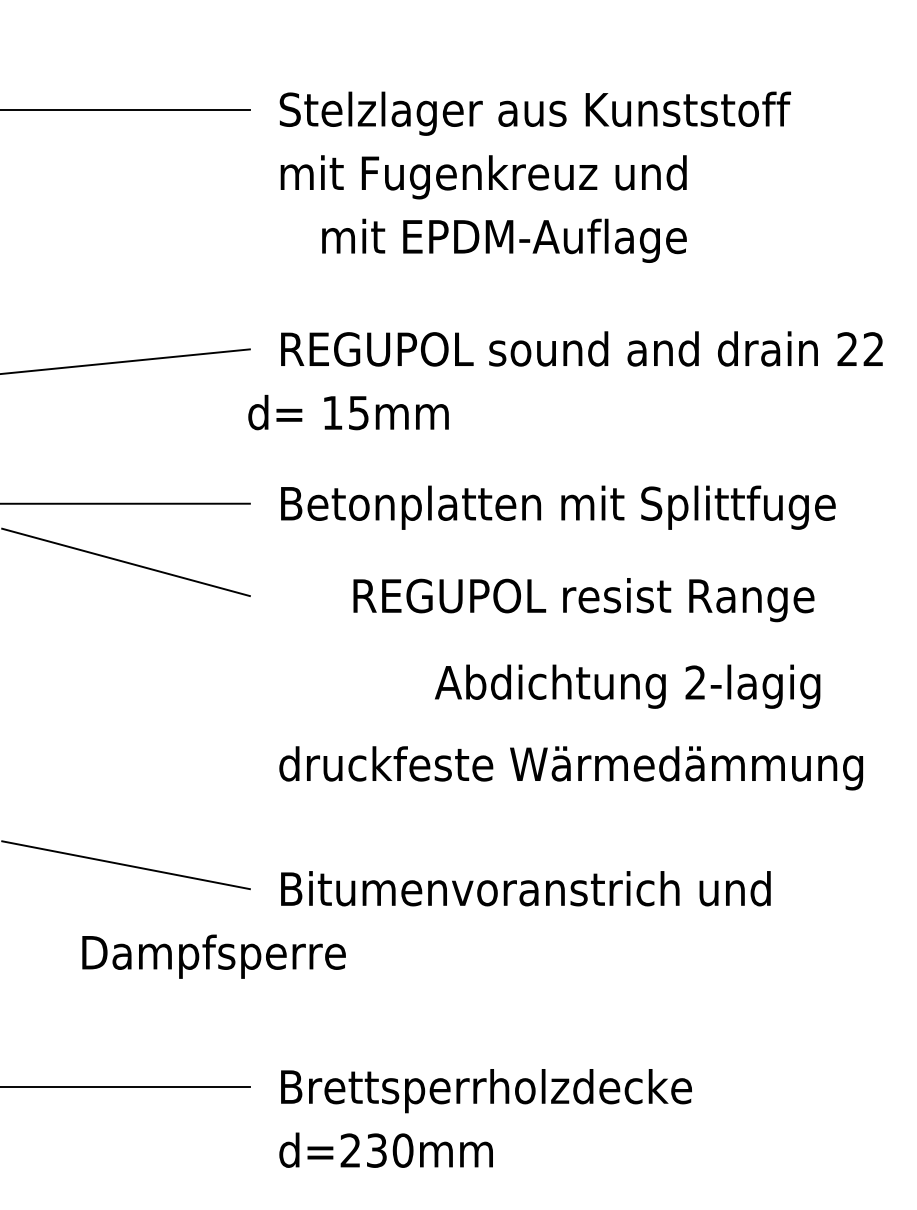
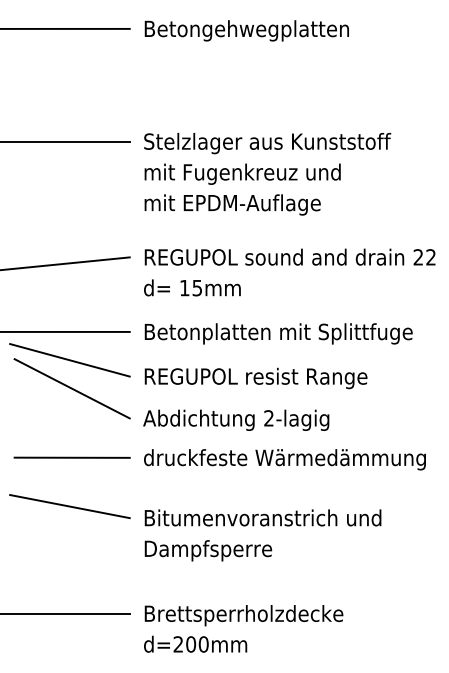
text: (503, 239) -> (232, 204), moved
text: (348, 411) -> (192, 287), moved
text: (582, 600) -> (255, 378), moved
line: (129, 620) -> (71, 388), added
text: (628, 684) -> (236, 419), moved
line: (129, 763) -> (71, 457), added
text: (214, 956) -> (208, 550), moved
text: (377, 1150) -> (191, 644), d=230mm -> d=200mm

